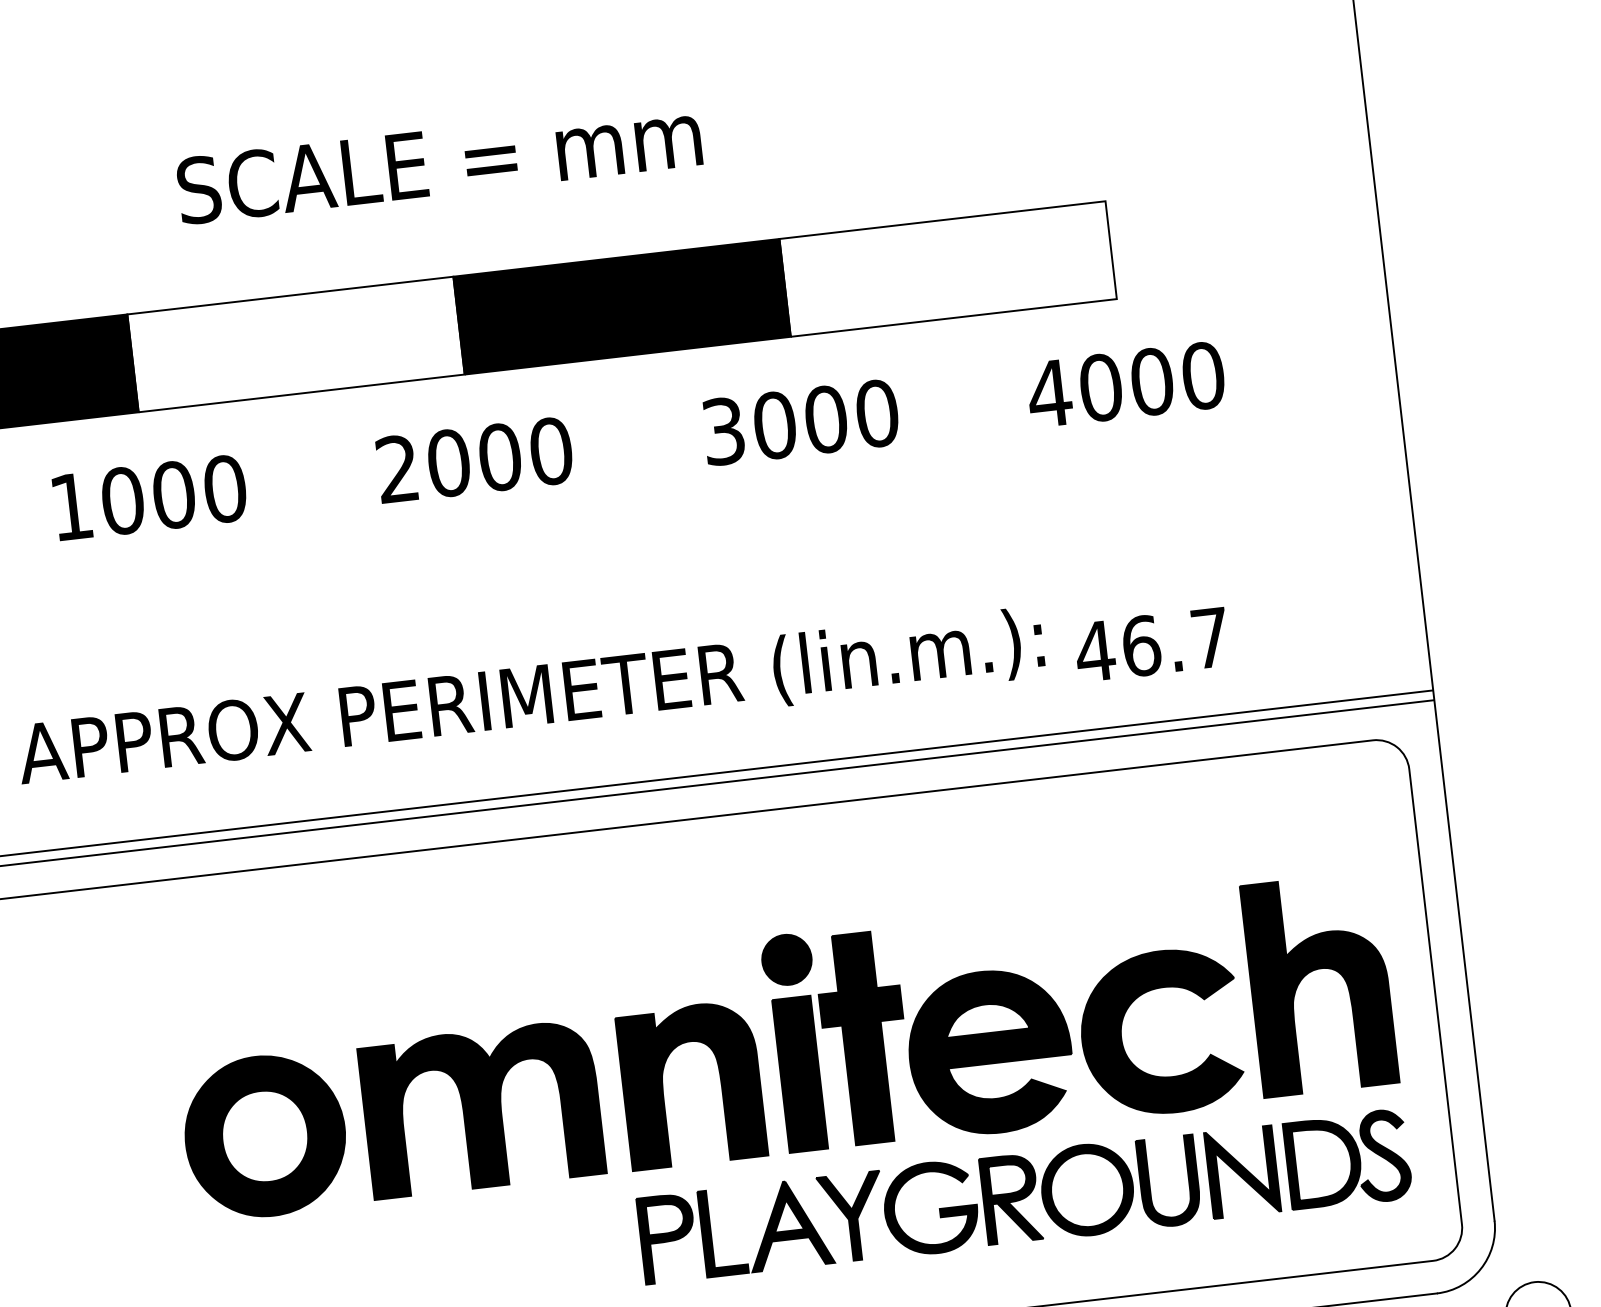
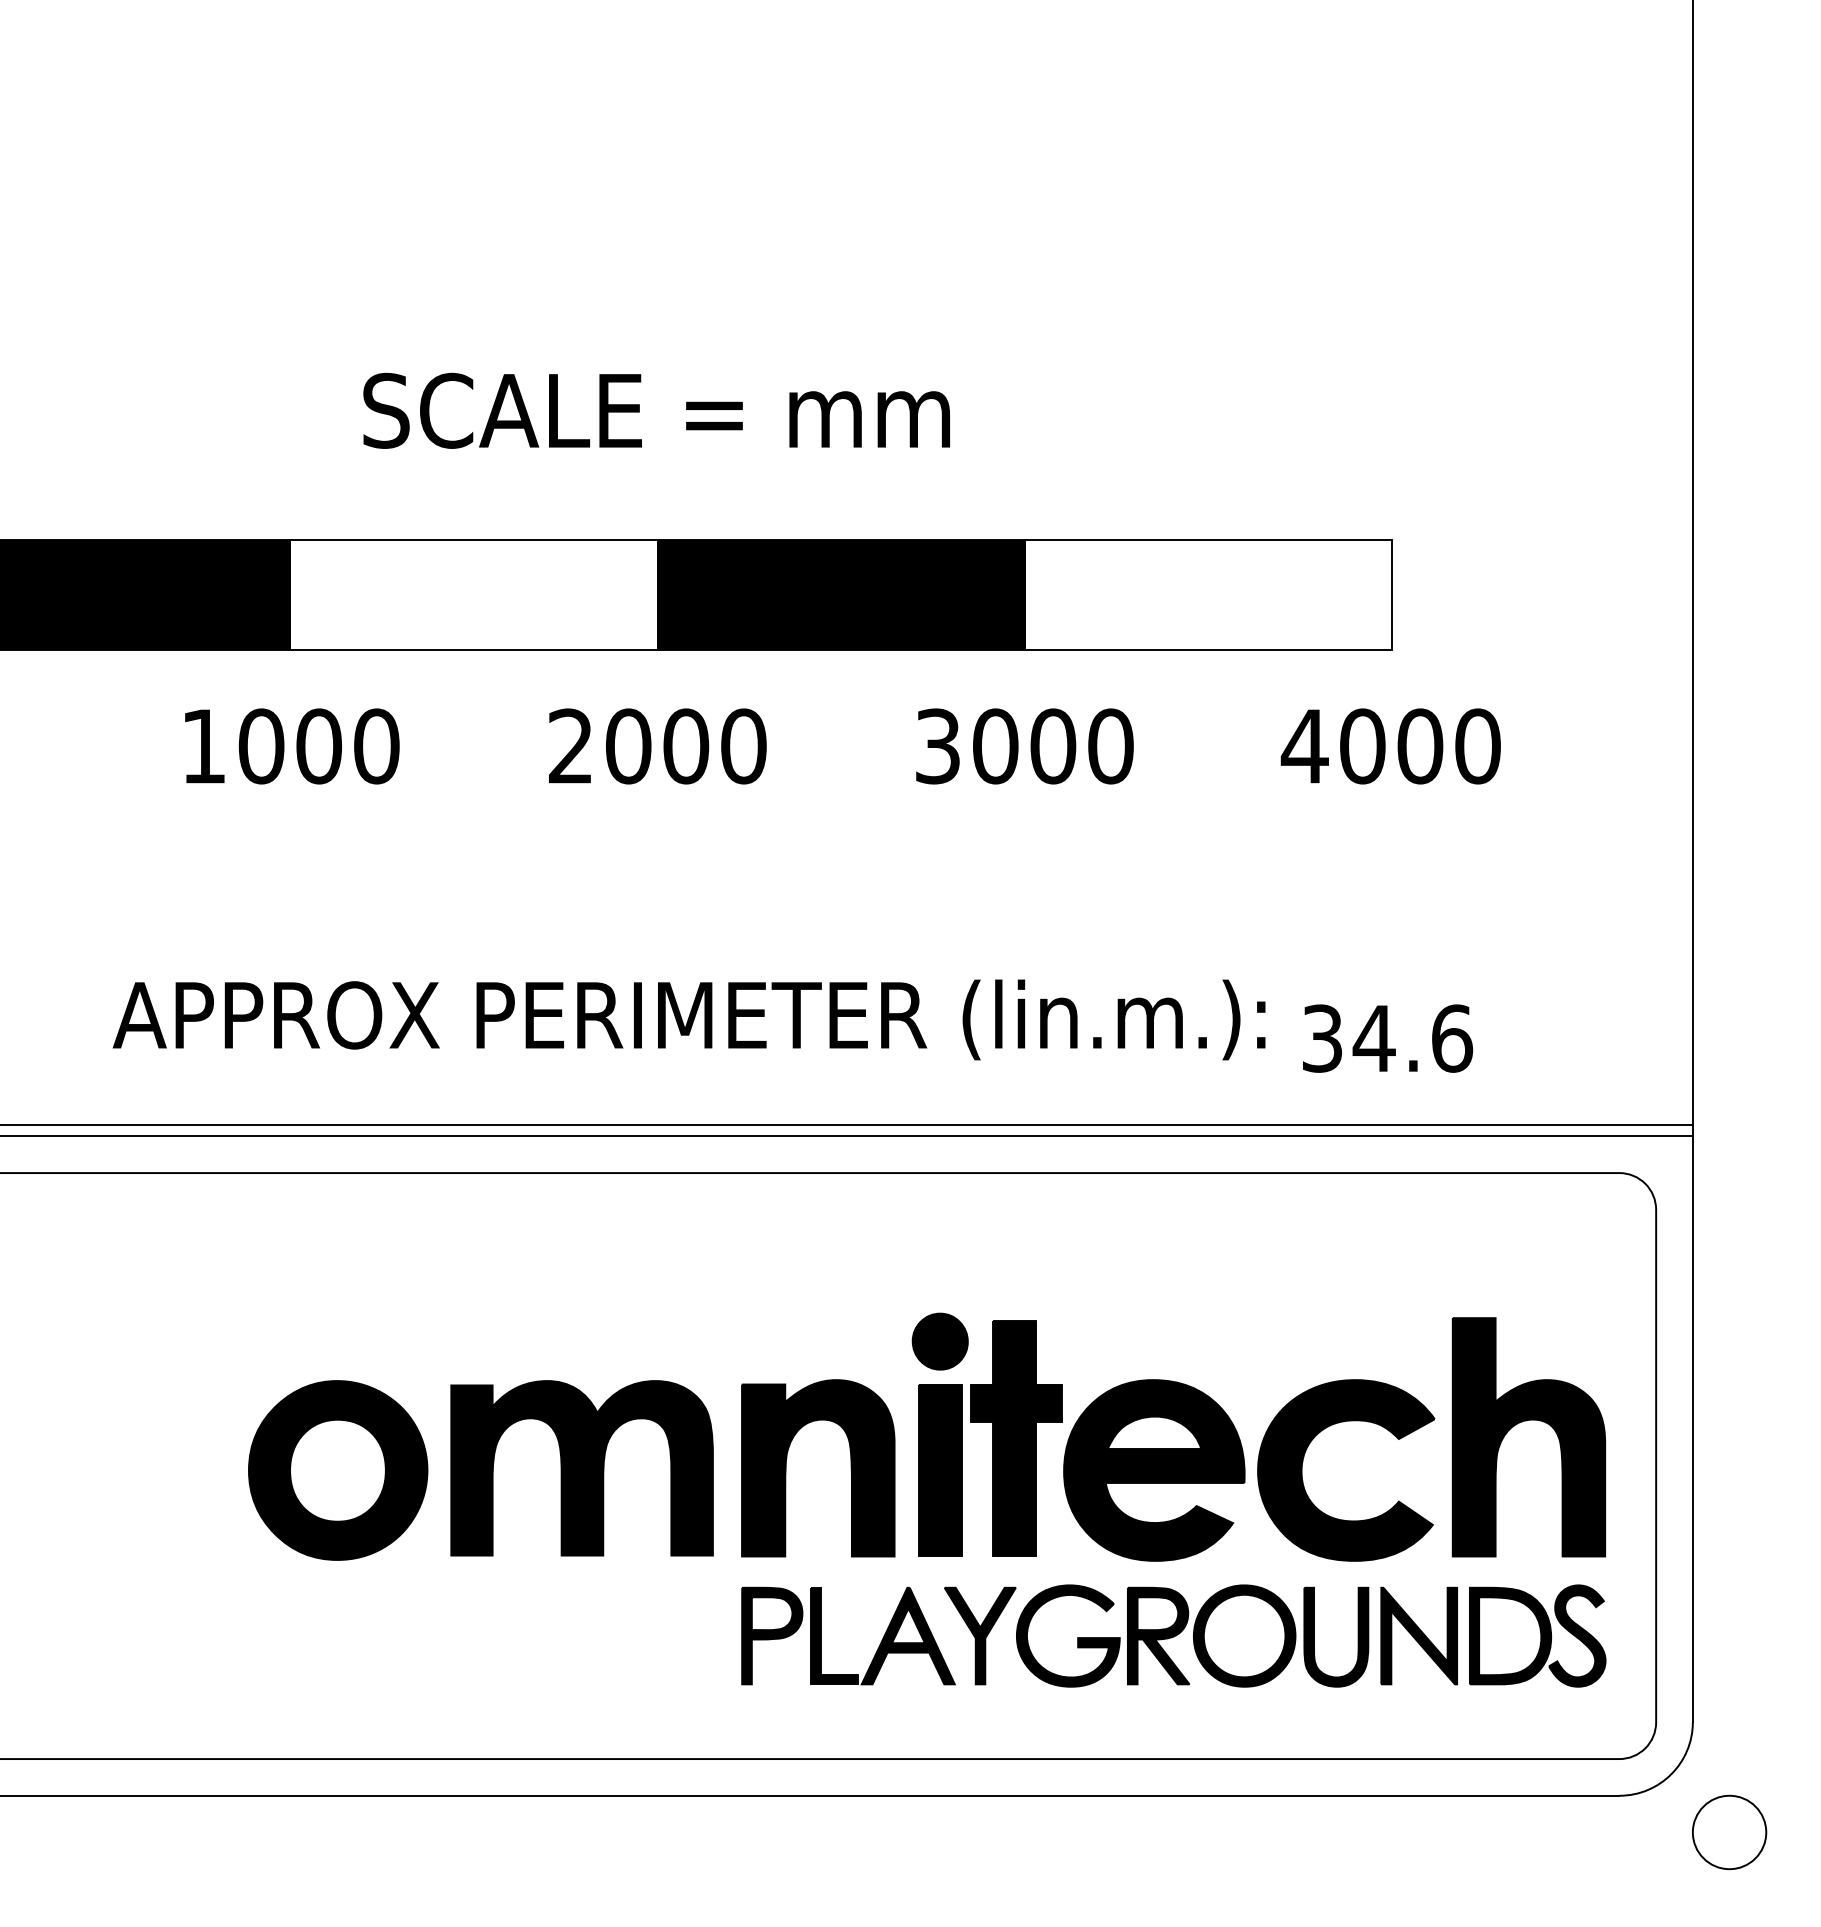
text: (1152, 644) -> (1386, 1038), 46.7 -> 34.6

